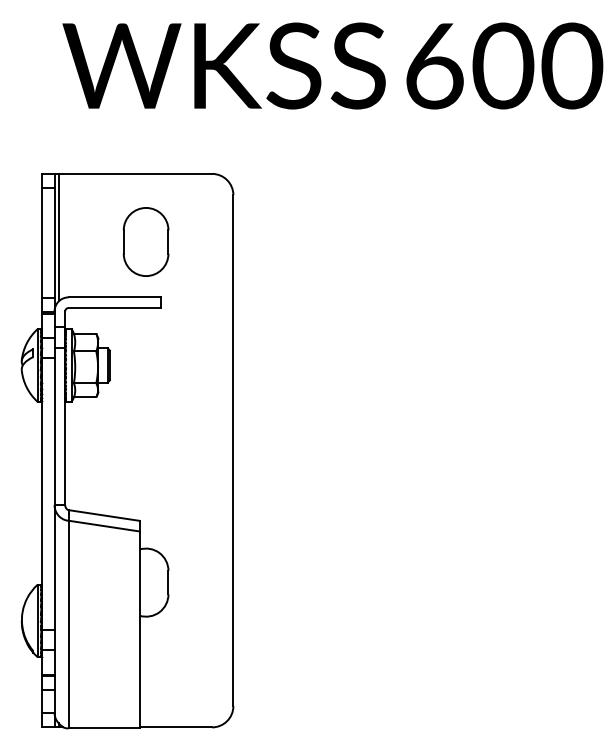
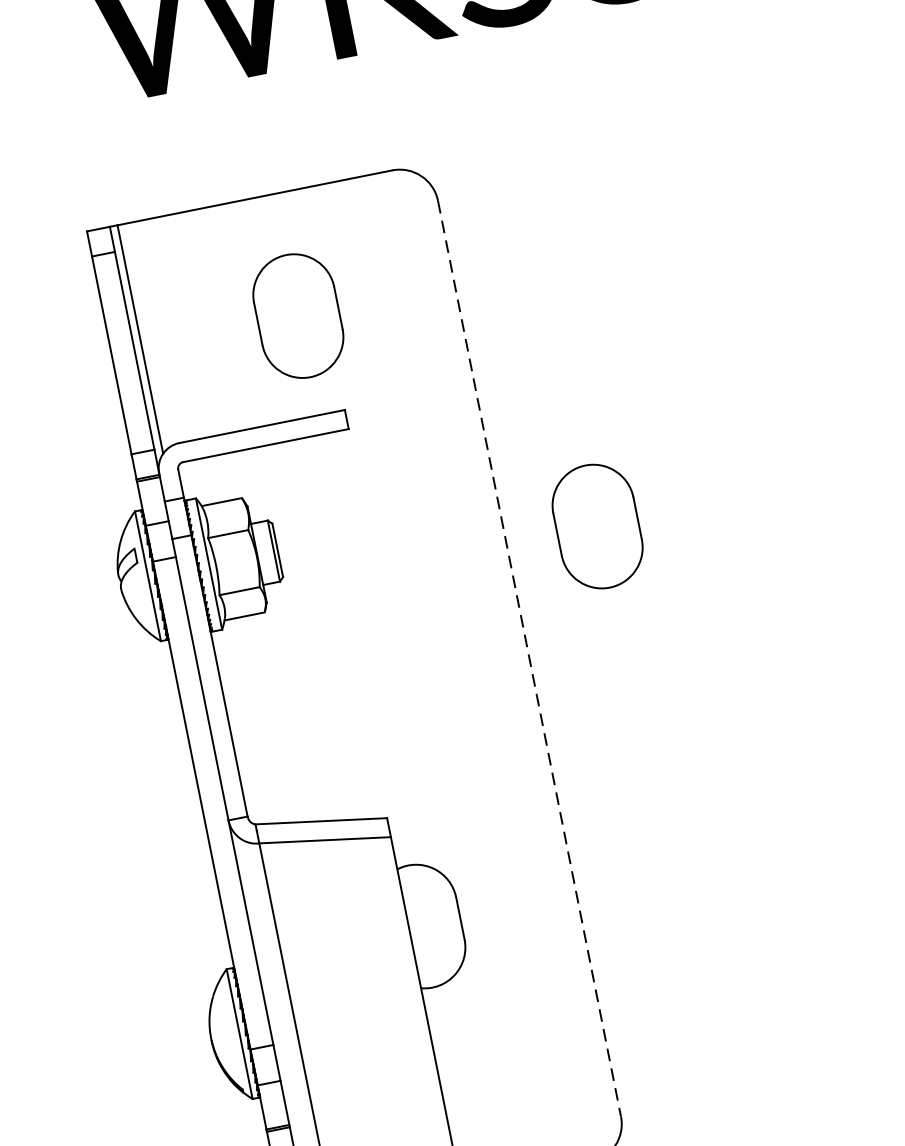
part: (283, 386) -> (596, 525), added
line: (233, 451) -> (530, 660), solid -> dashed

